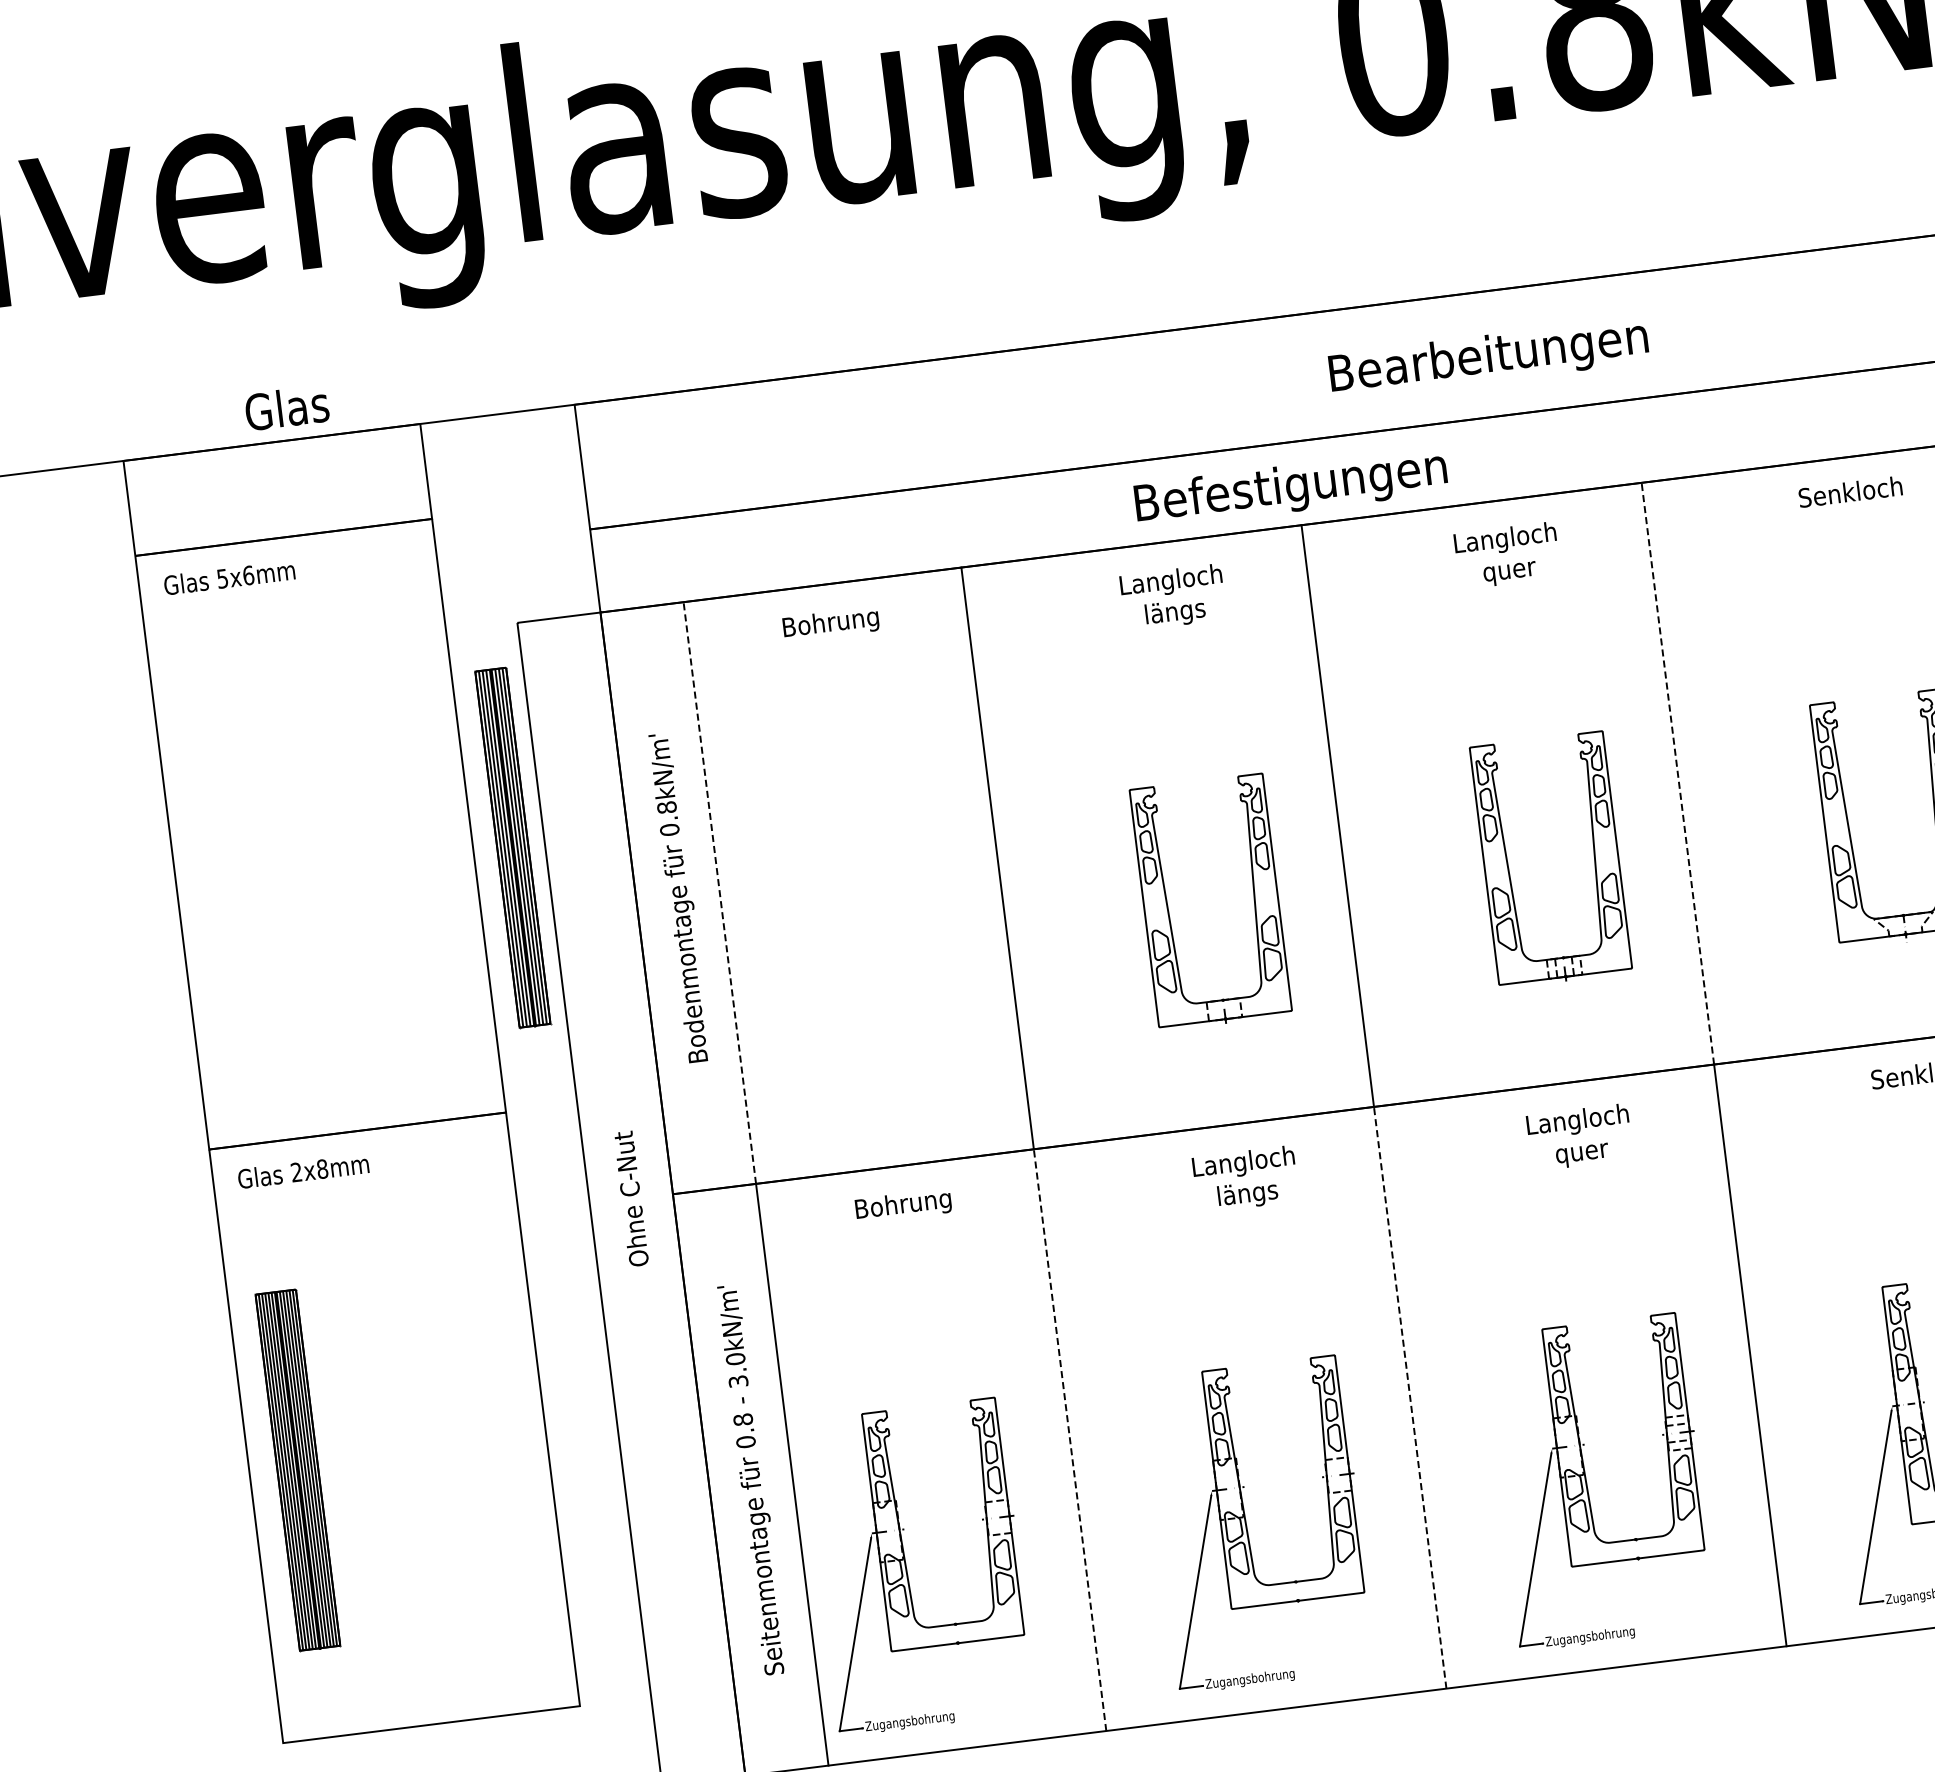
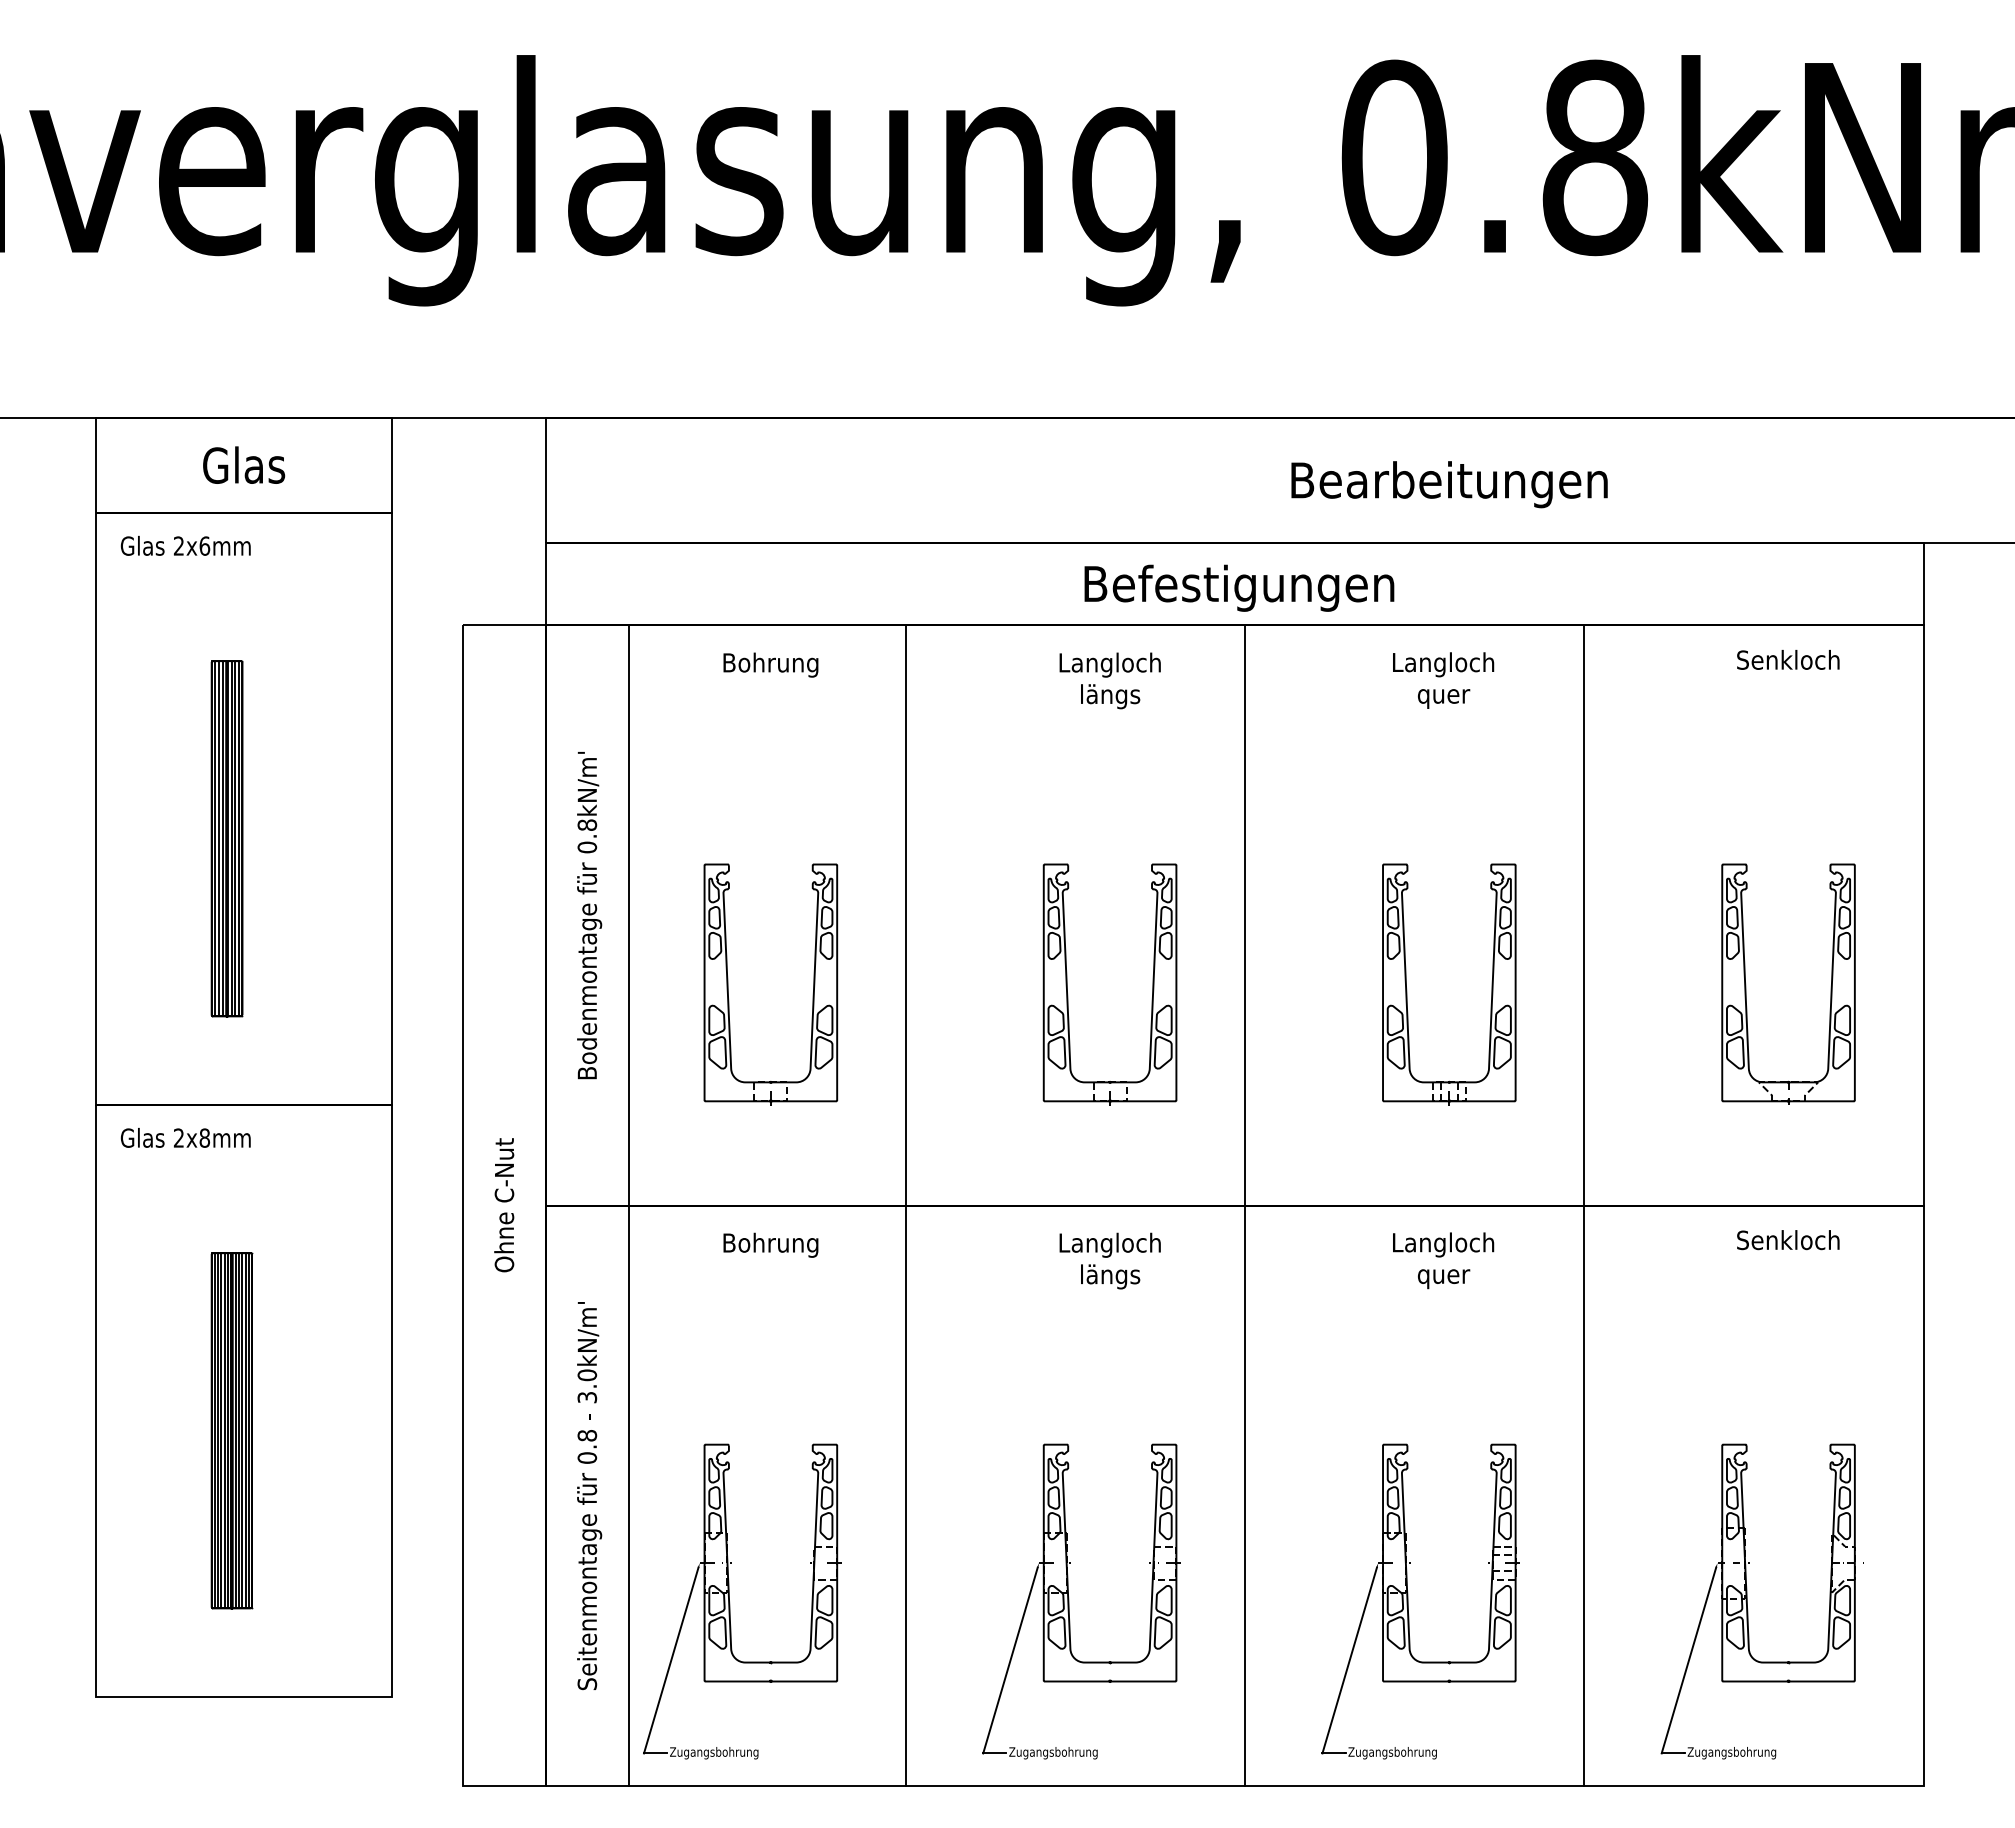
text: (287, 407) -> (244, 464), moved
text: (222, 578) -> (178, 545), 5x6mm -> 2x6mm
line: (1678, 773) -> (1584, 915), dashed -> solid
part: (512, 847) -> (226, 838), moved
line: (719, 893) -> (628, 915), dashed -> solid
part: (828, 949) -> (728, 984), added
line: (1410, 1397) -> (1245, 1495), dashed -> solid
line: (1069, 1439) -> (905, 1495), dashed -> solid
part: (297, 1469) -> (231, 1430), moved

